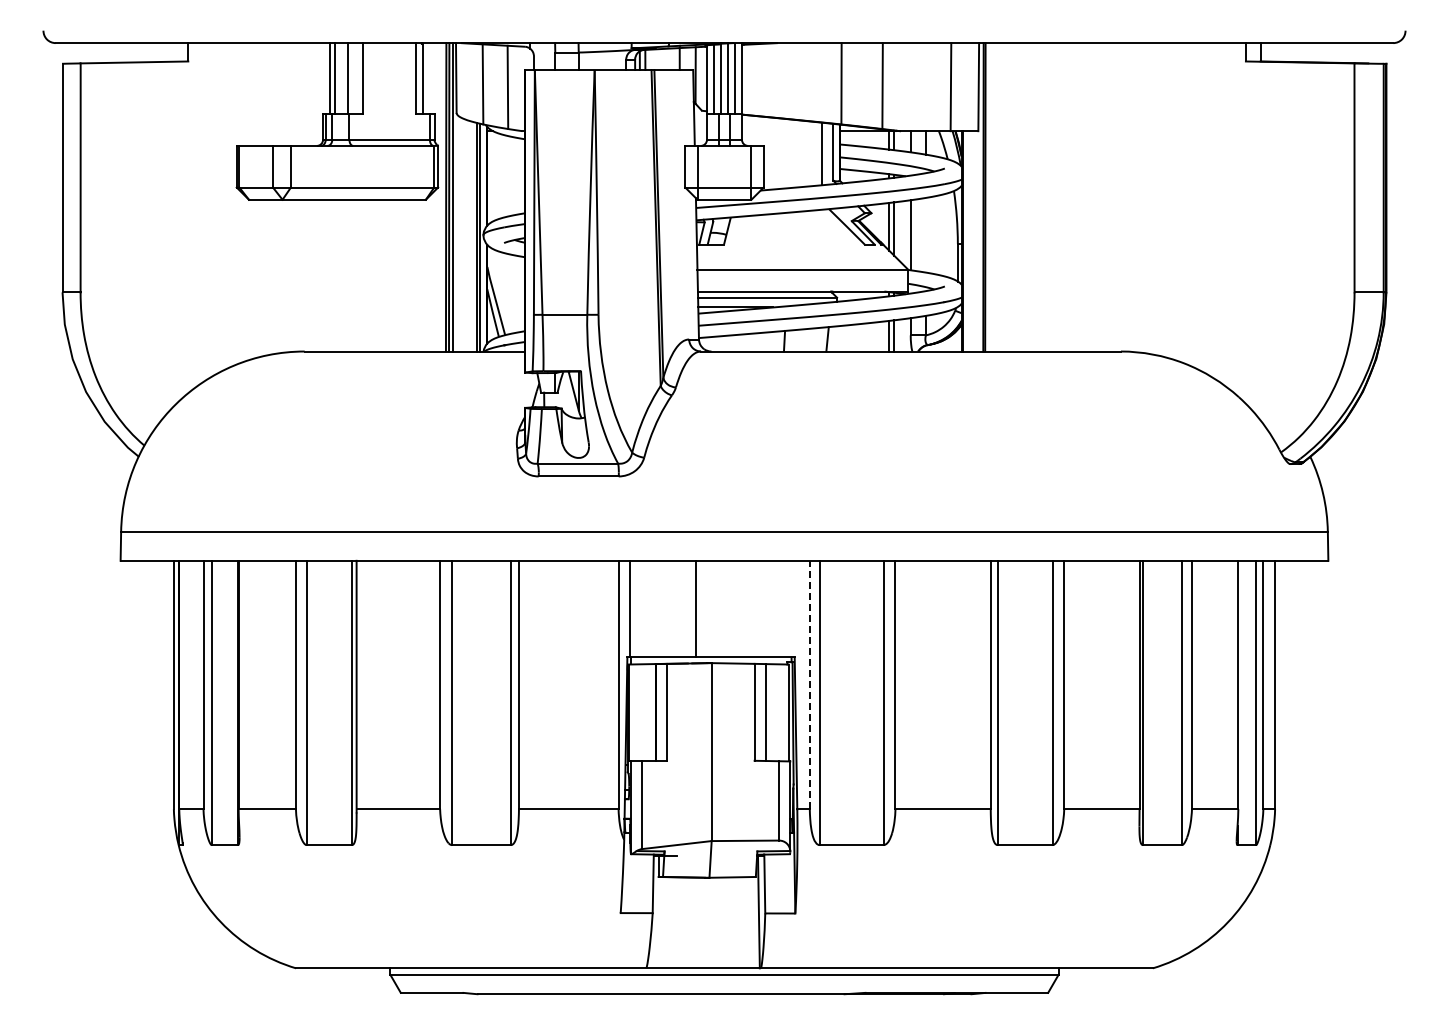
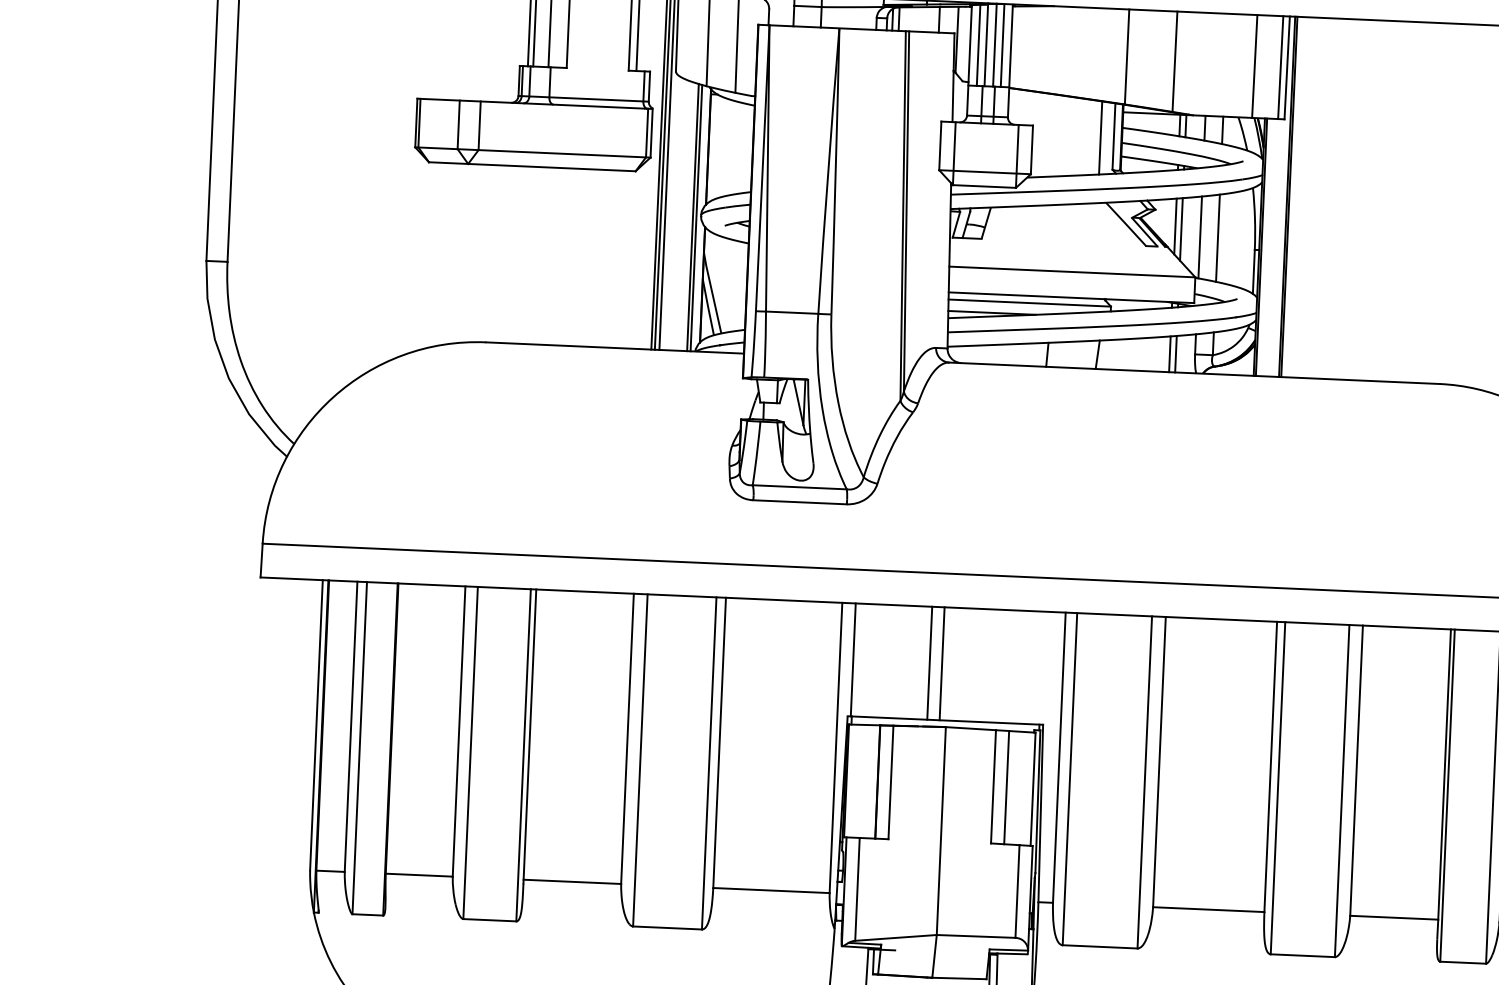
line: (972, 87) -> (1279, 67), added
line: (925, 234) -> (1217, 237), added
line: (706, 608) -> (942, 663), added
line: (809, 684) -> (1059, 757), dashed -> solid

